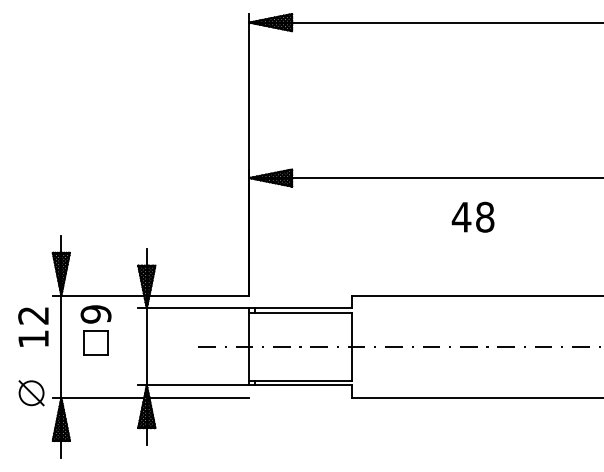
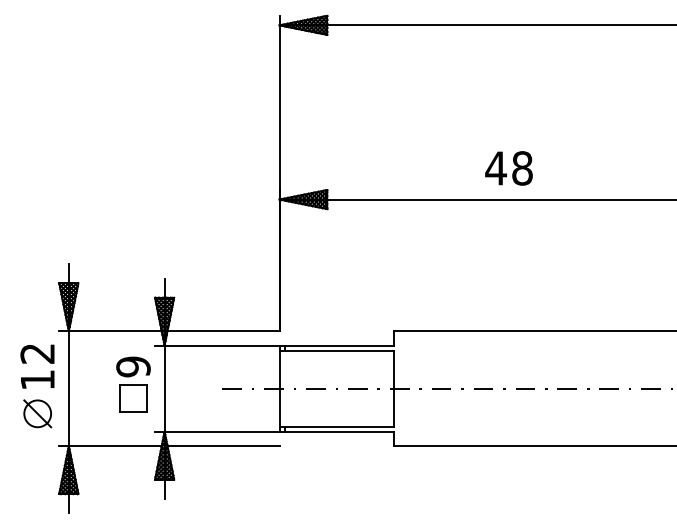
text: (472, 216) -> (508, 167), moved
part: (95, 330) -> (132, 384), moved
part: (31, 393) -> (37, 414), moved

